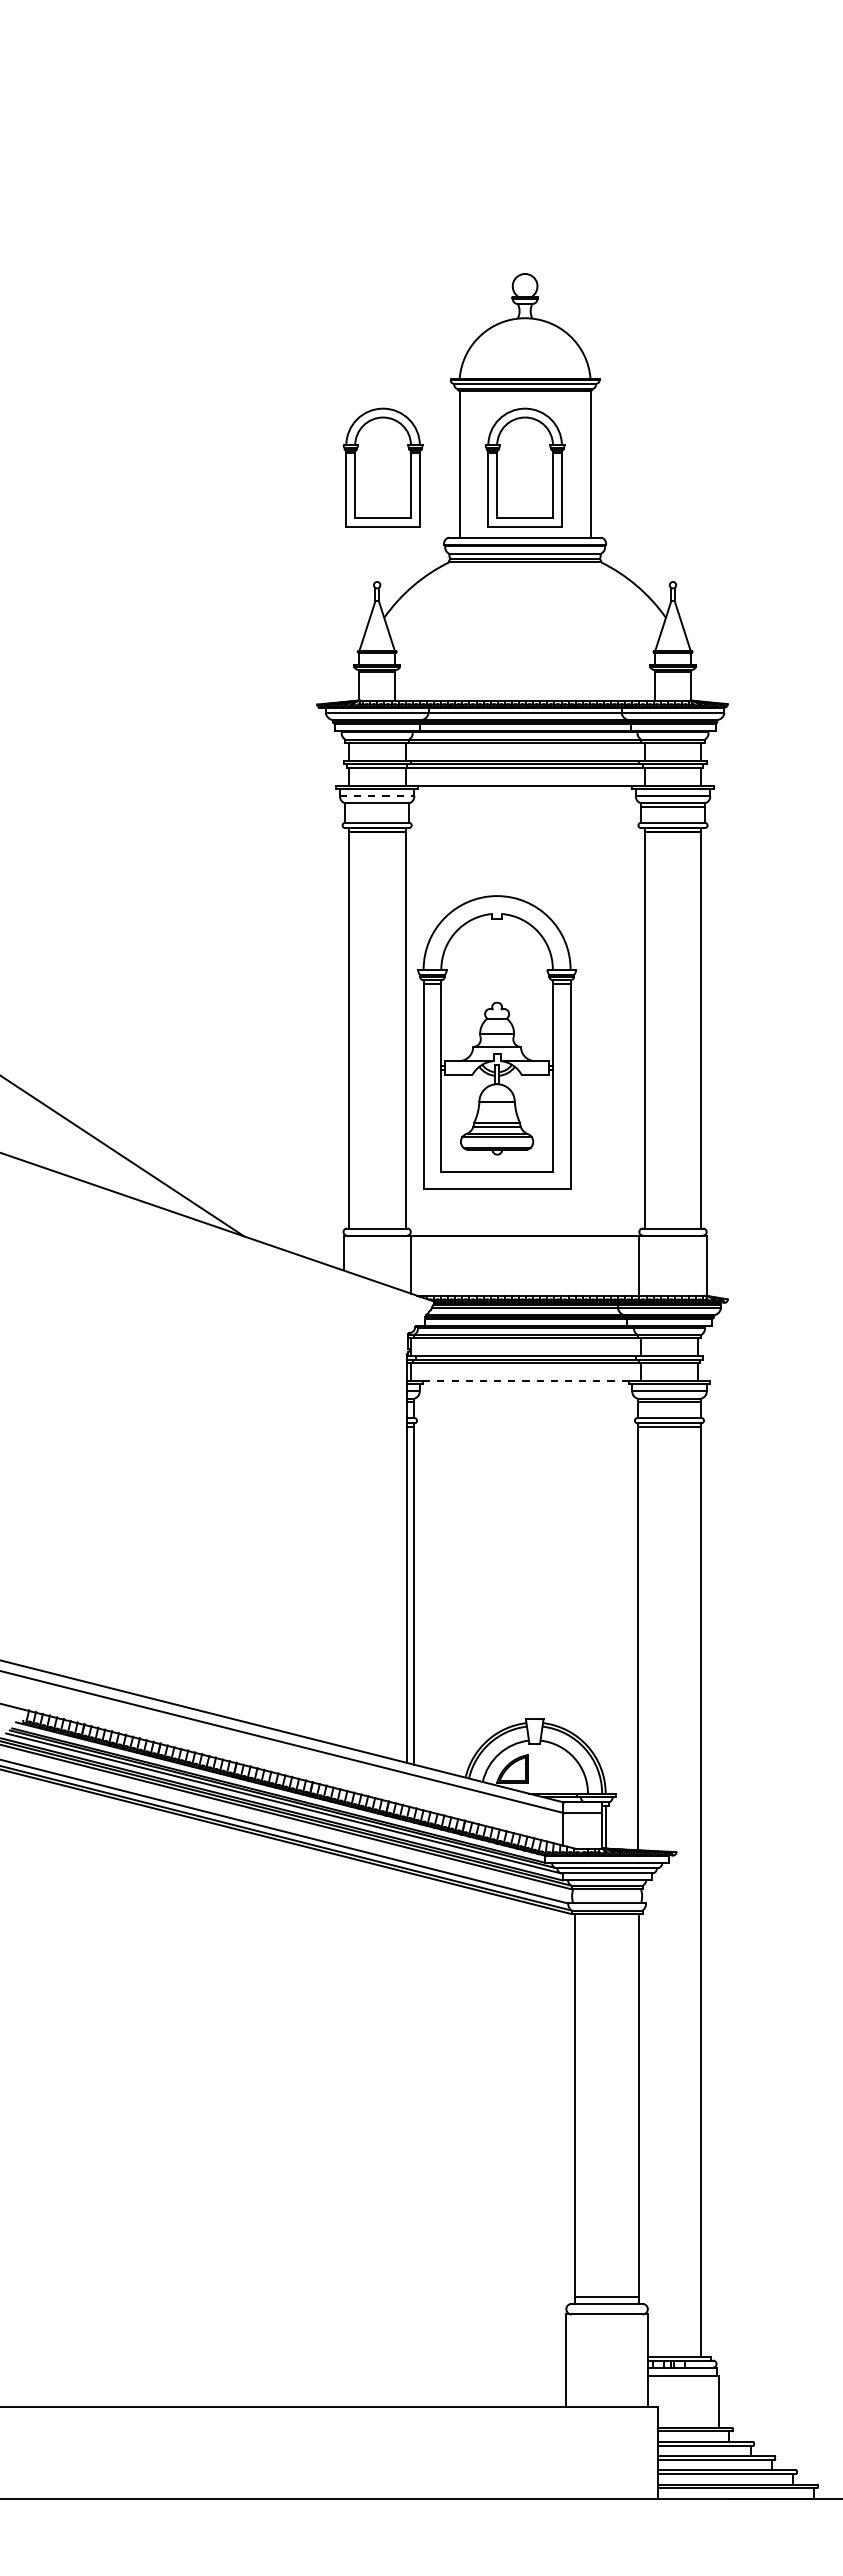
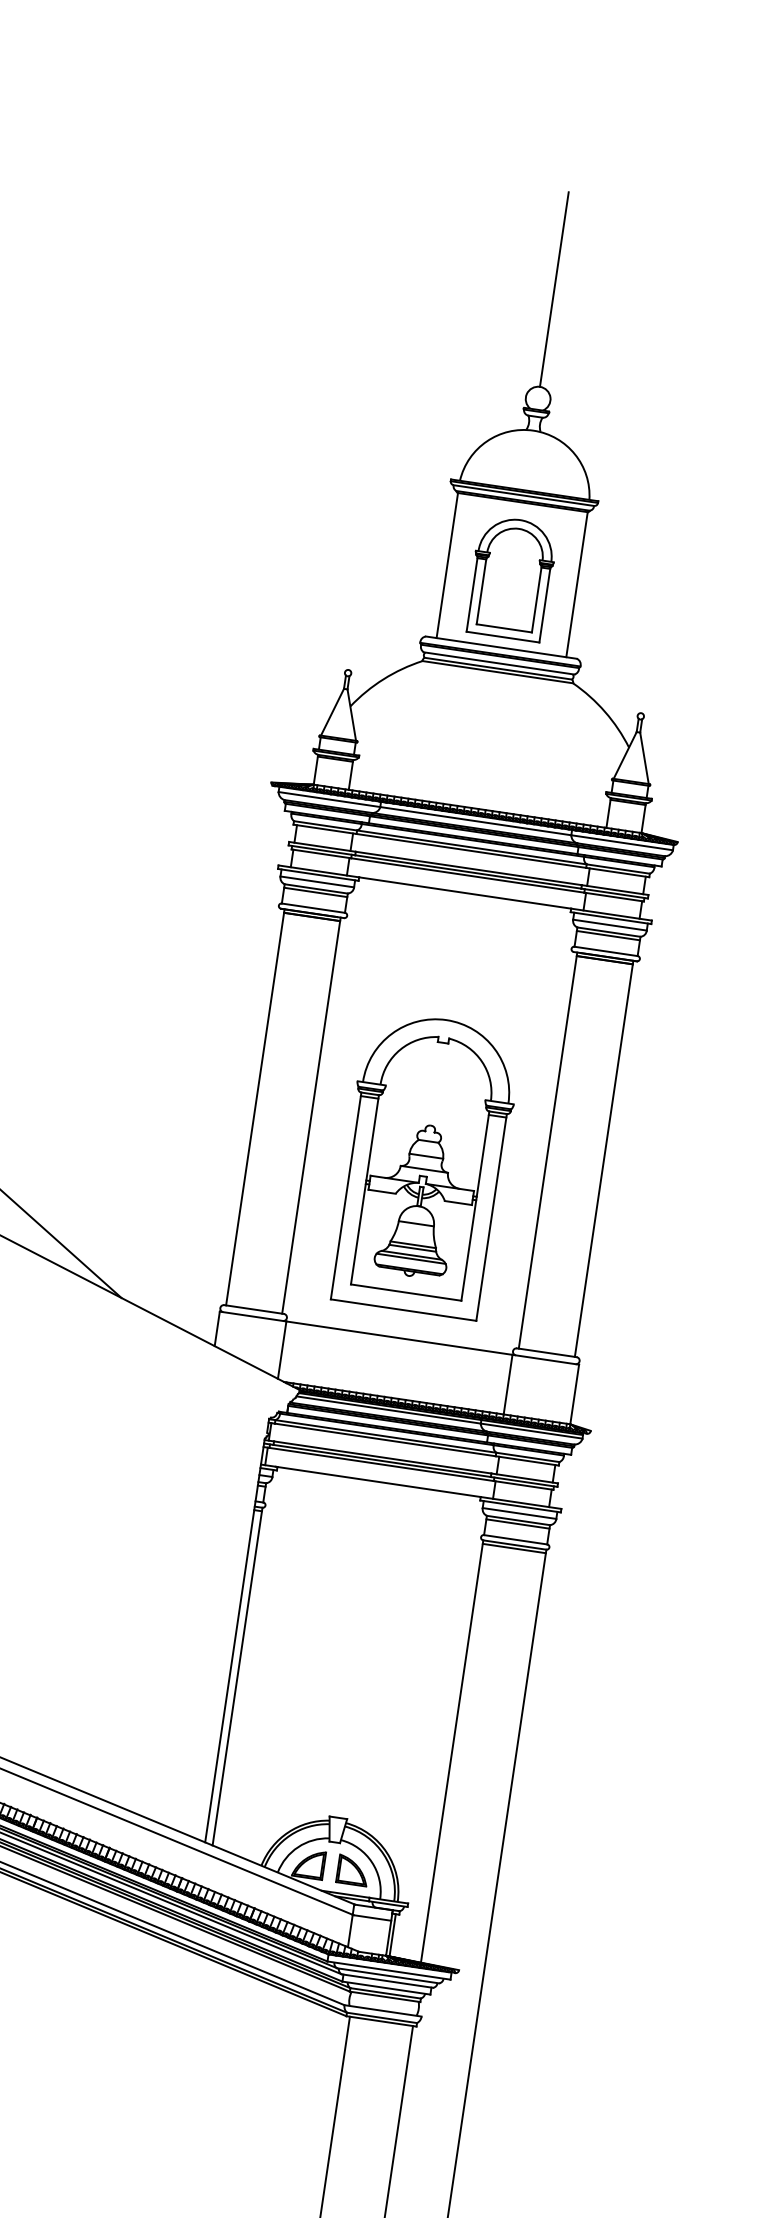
line: (525, 175) -> (554, 289), added
part: (382, 467) -> (370, 557), removed
line: (377, 796) -> (317, 882), dashed -> solid
line: (377, 806) -> (316, 892), added
part: (496, 1042) -> (424, 1164), moved
line: (525, 1380) -> (378, 1481), dashed -> solid
part: (556, 1768) -> (352, 1869), added

